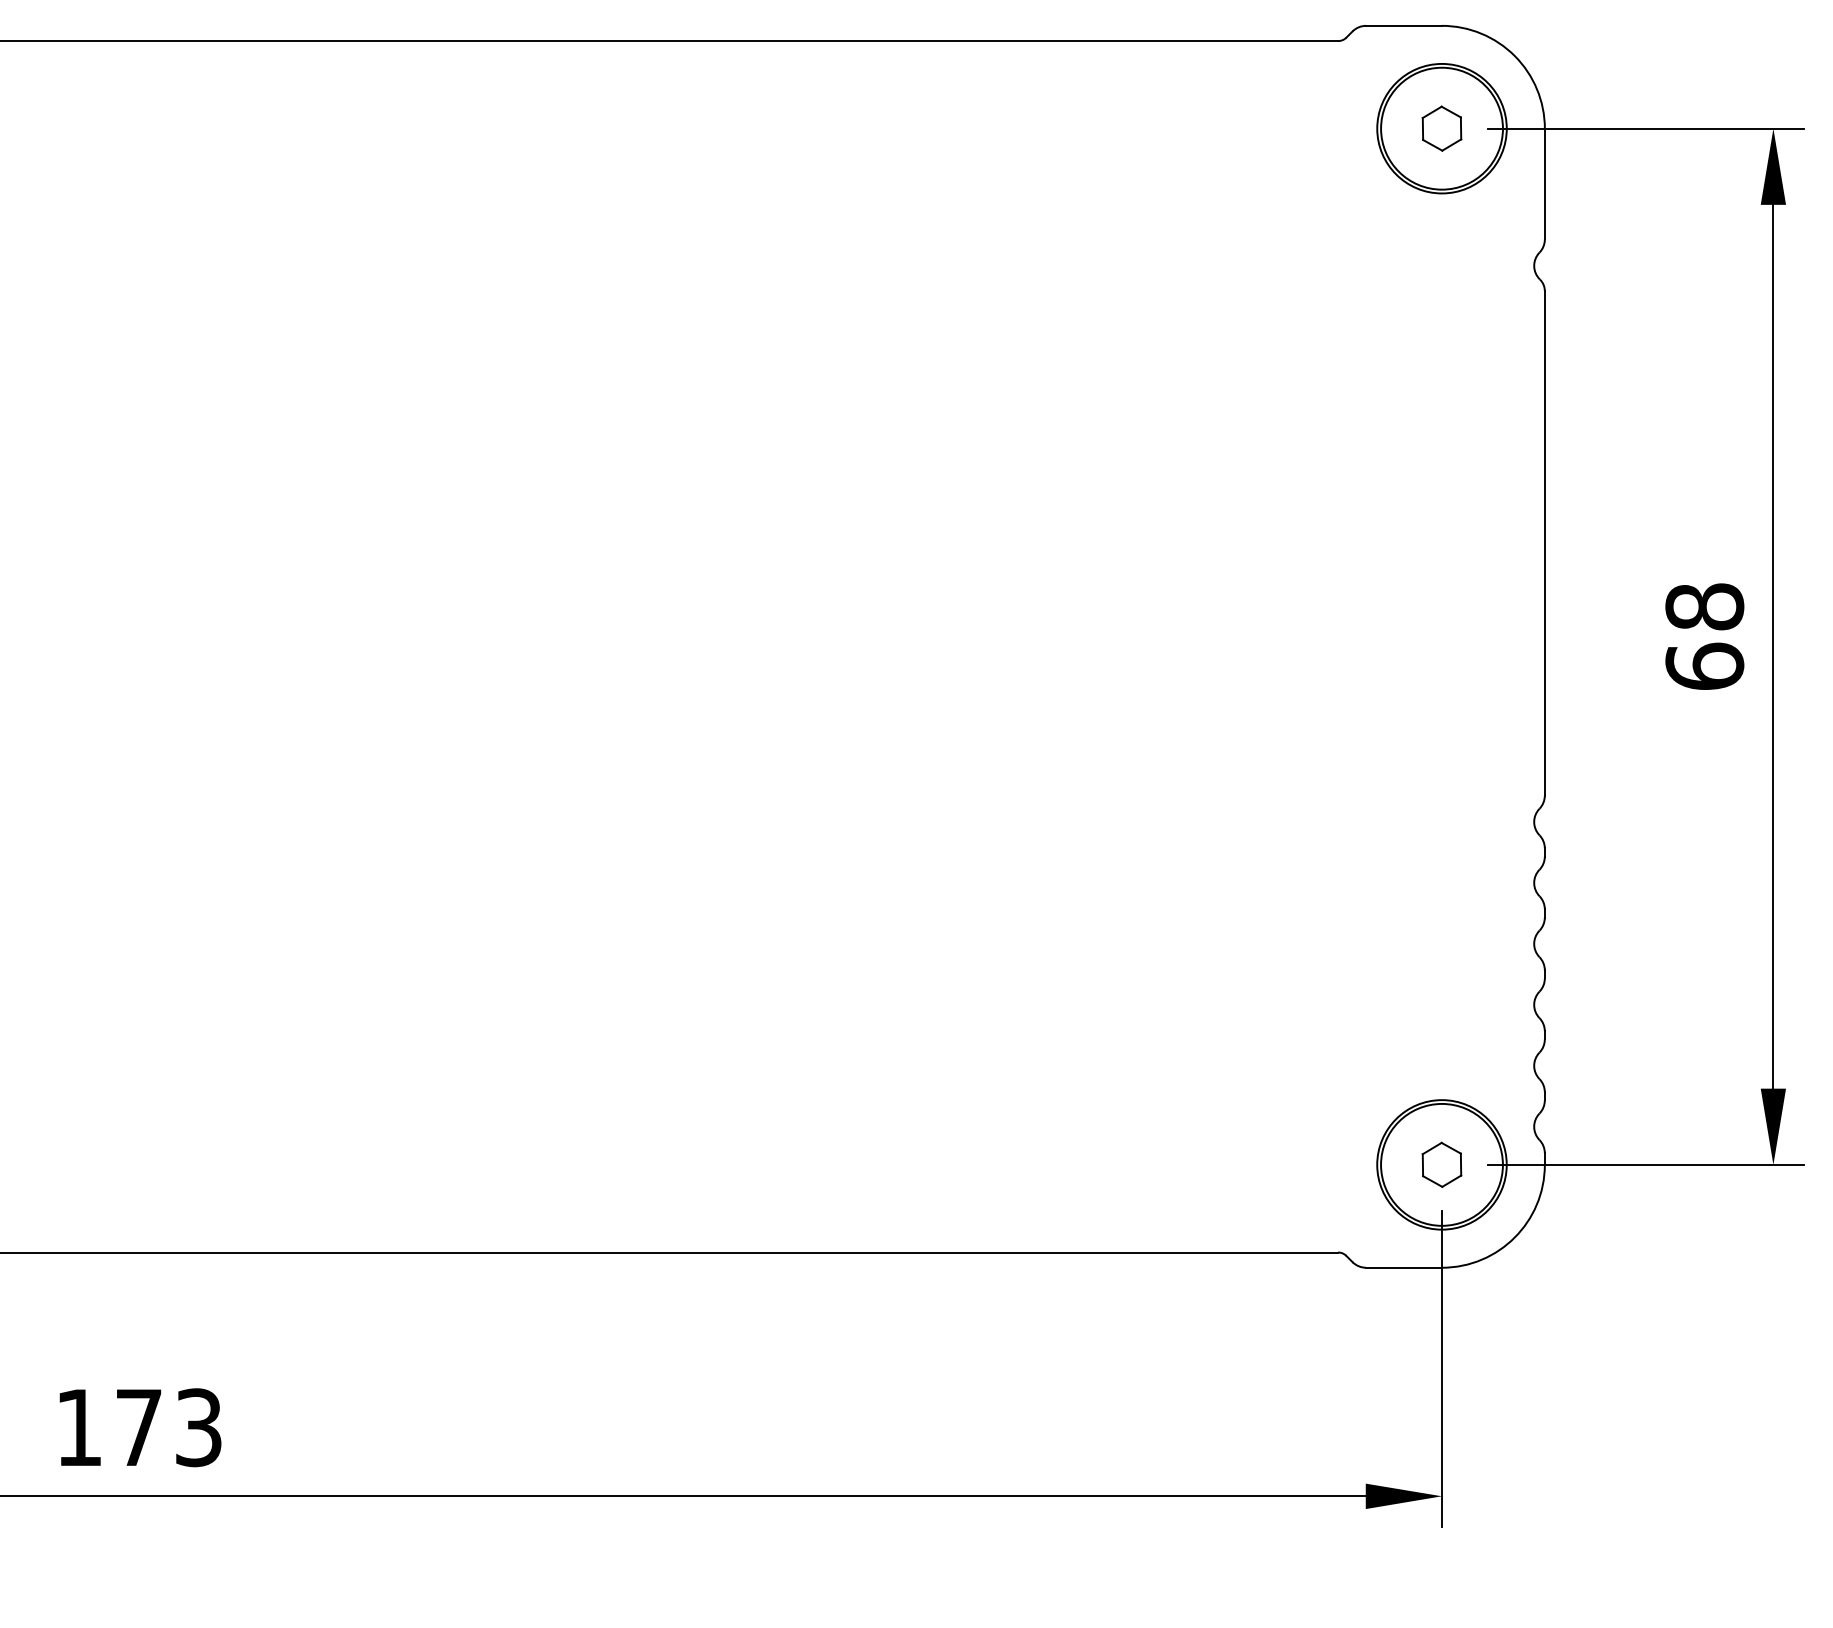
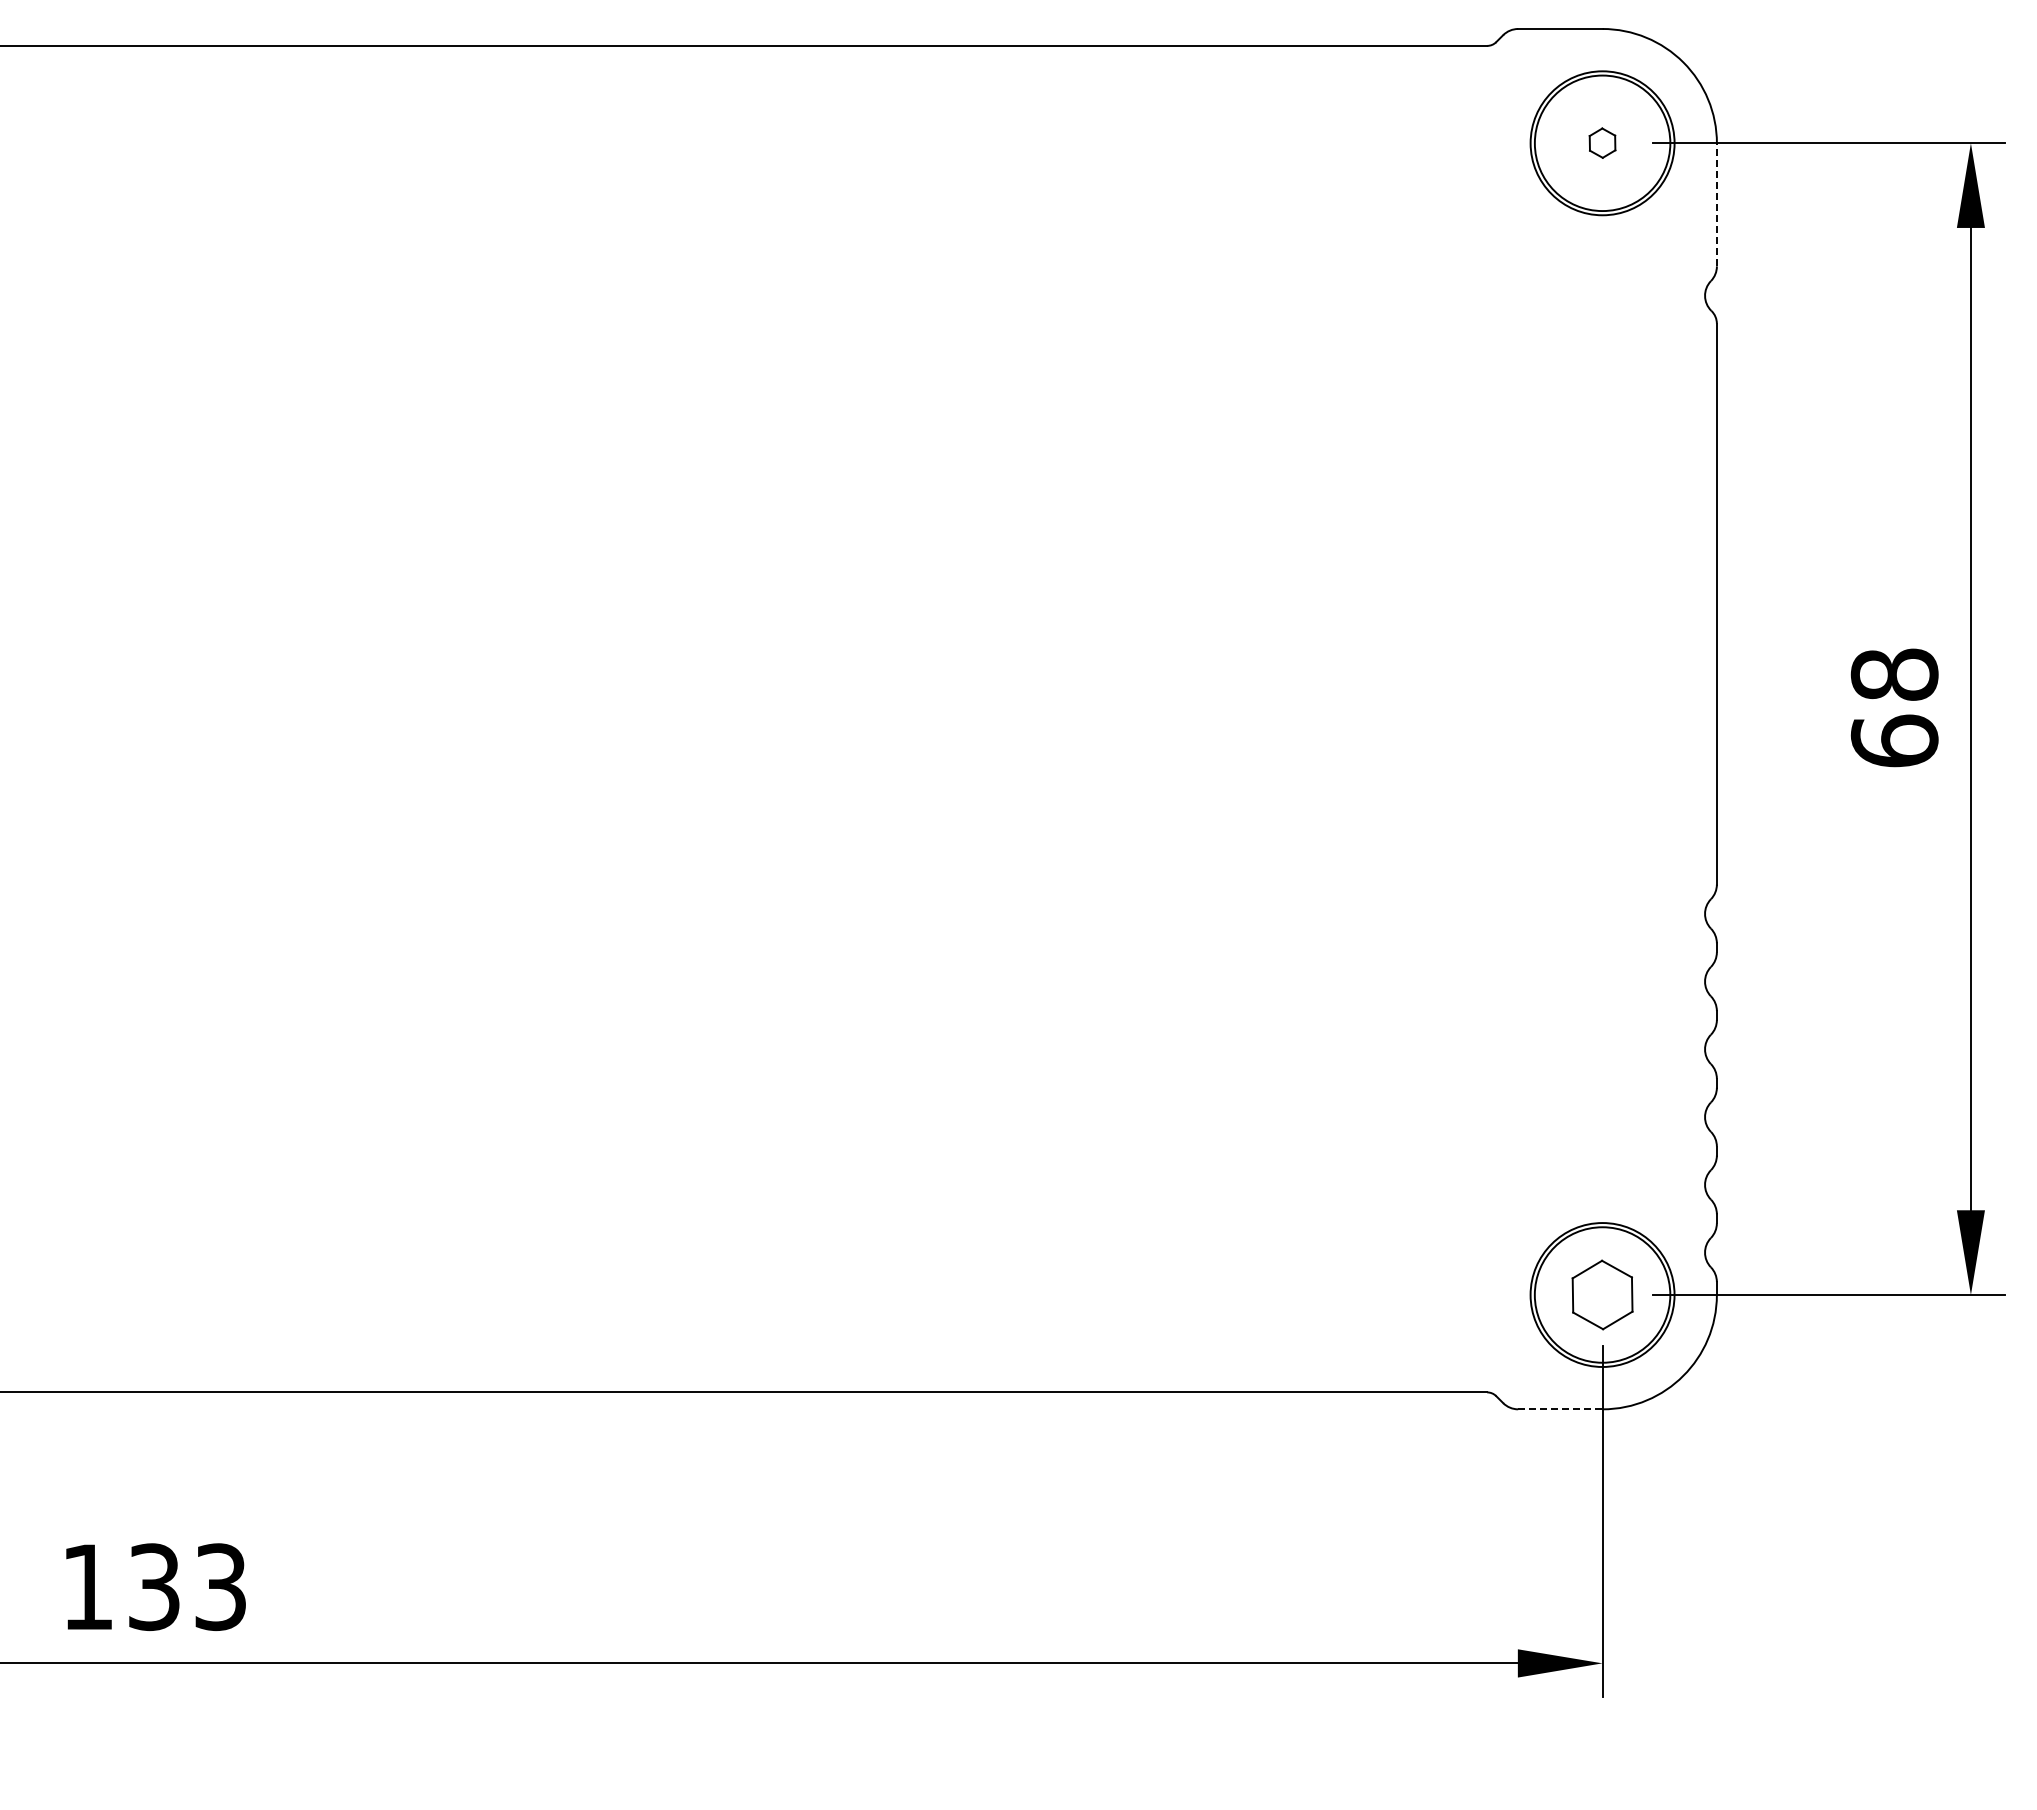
part: (1441, 127) -> (1602, 142), size x0.6
line: (1544, 183) -> (1716, 204), solid -> dashed
part: (1441, 1164) -> (1602, 1294), size x1.4
line: (1404, 1267) -> (1560, 1409), solid -> dashed
text: (139, 1428) -> (154, 1587), 173 -> 133

